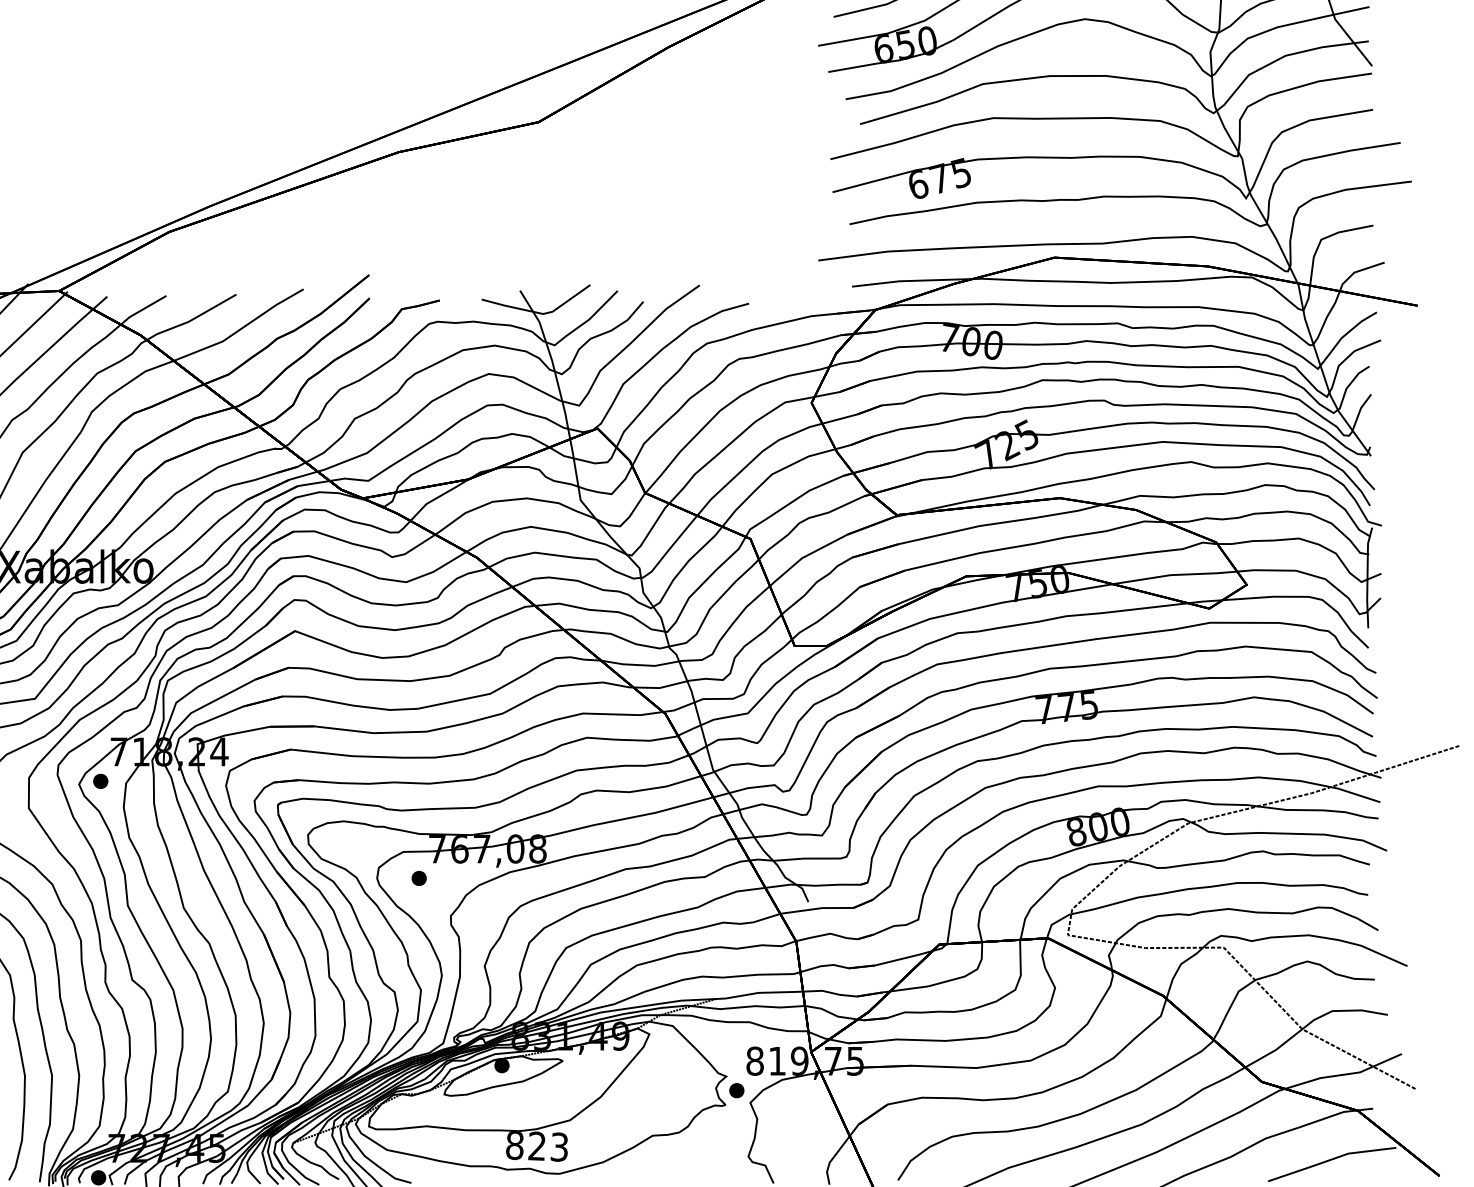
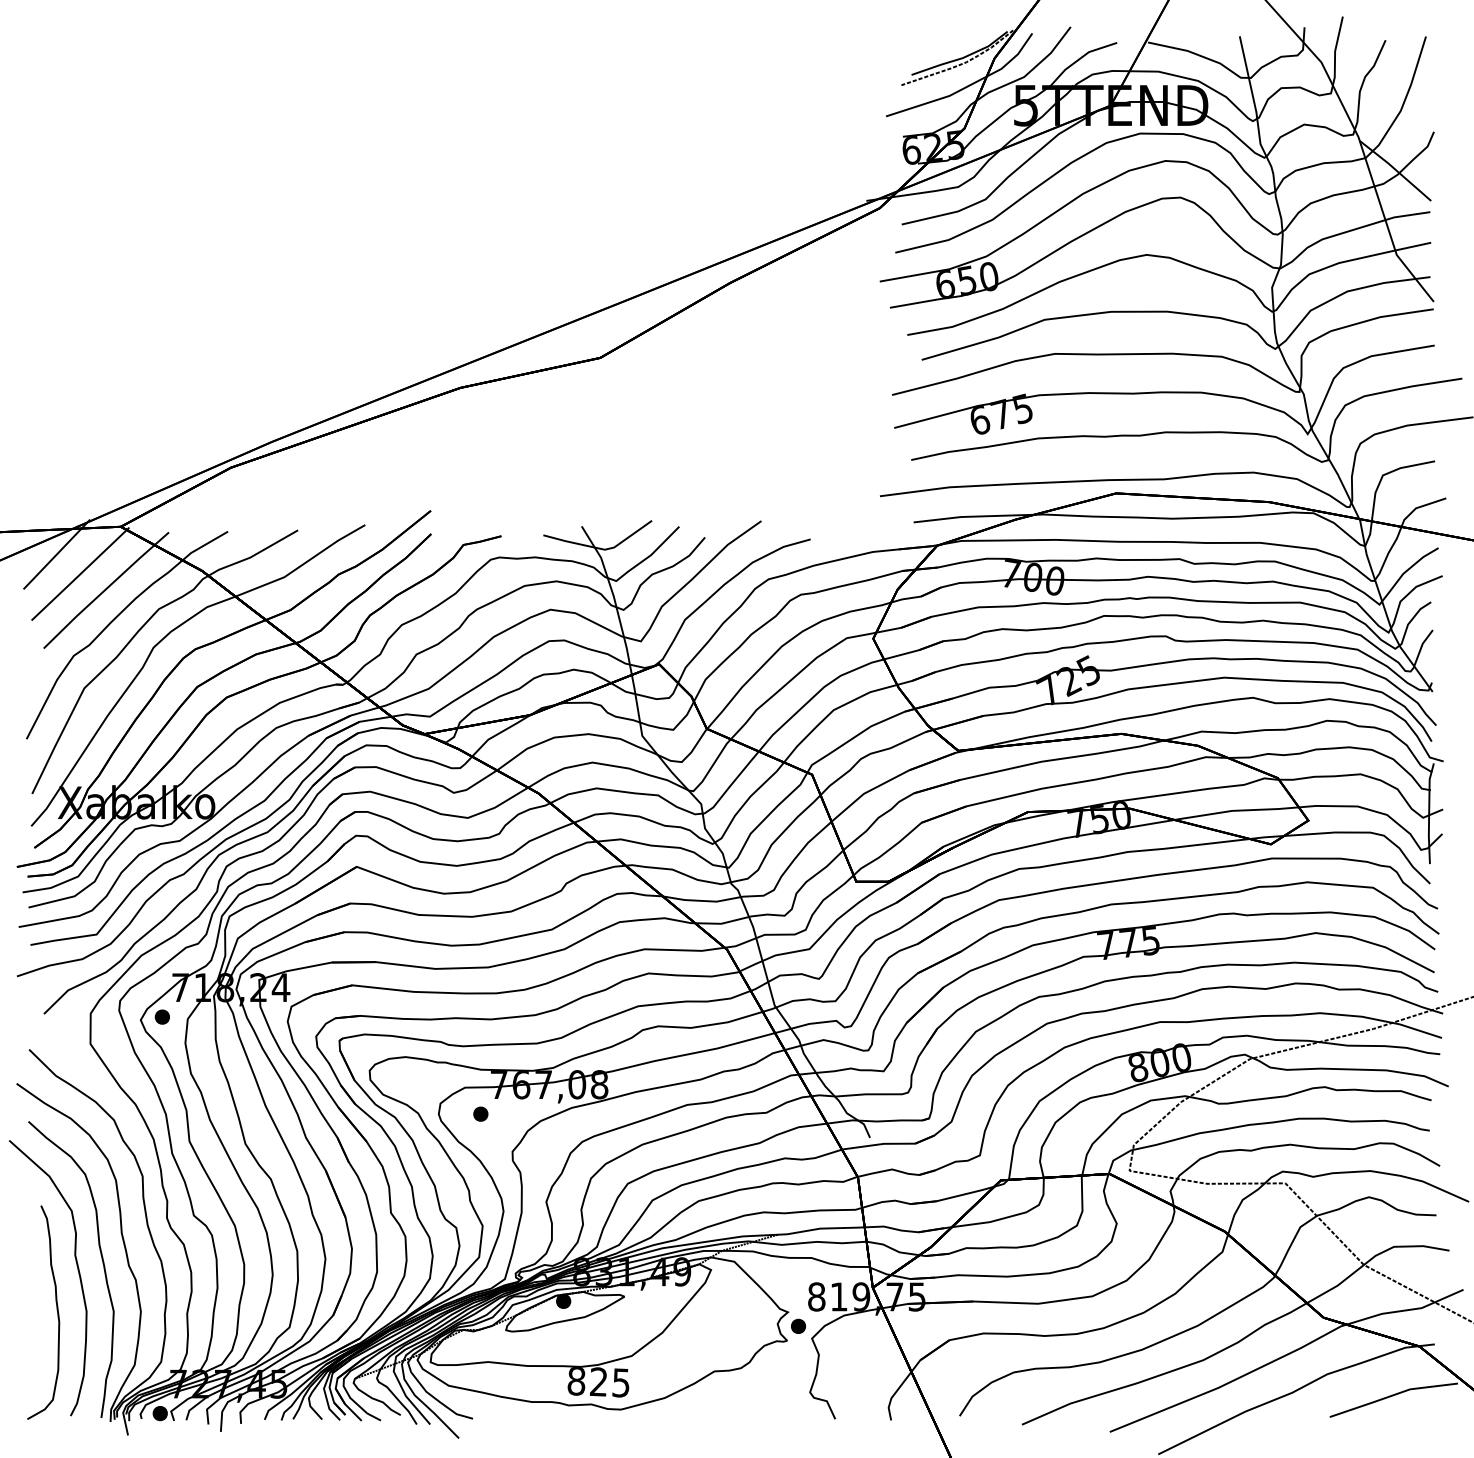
text: (558, 1146) -> (620, 1382), 823 -> 825

